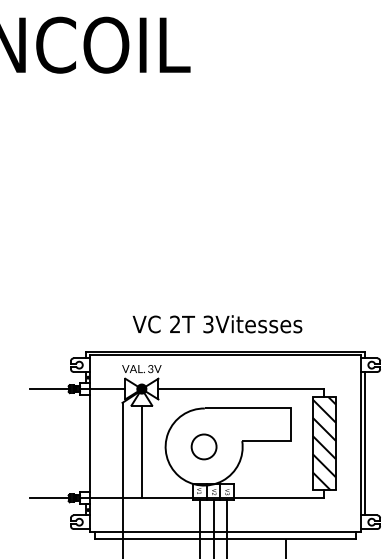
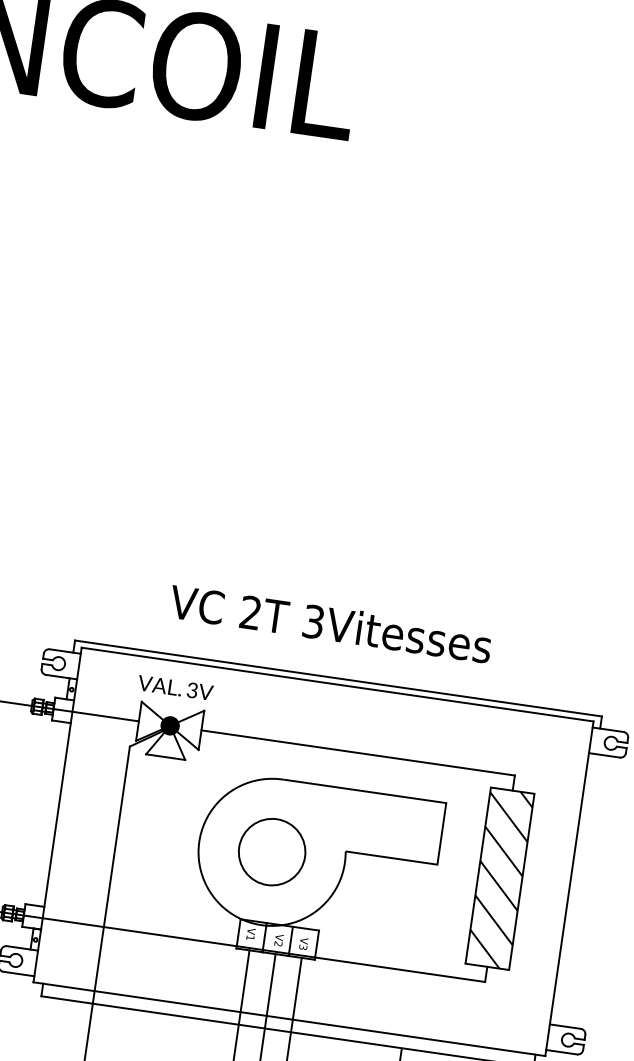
line: (364, 443) -> (576, 889), removed
circle: (203, 446) -> (271, 851), size x1.4
line: (141, 451) -> (152, 843), removed

